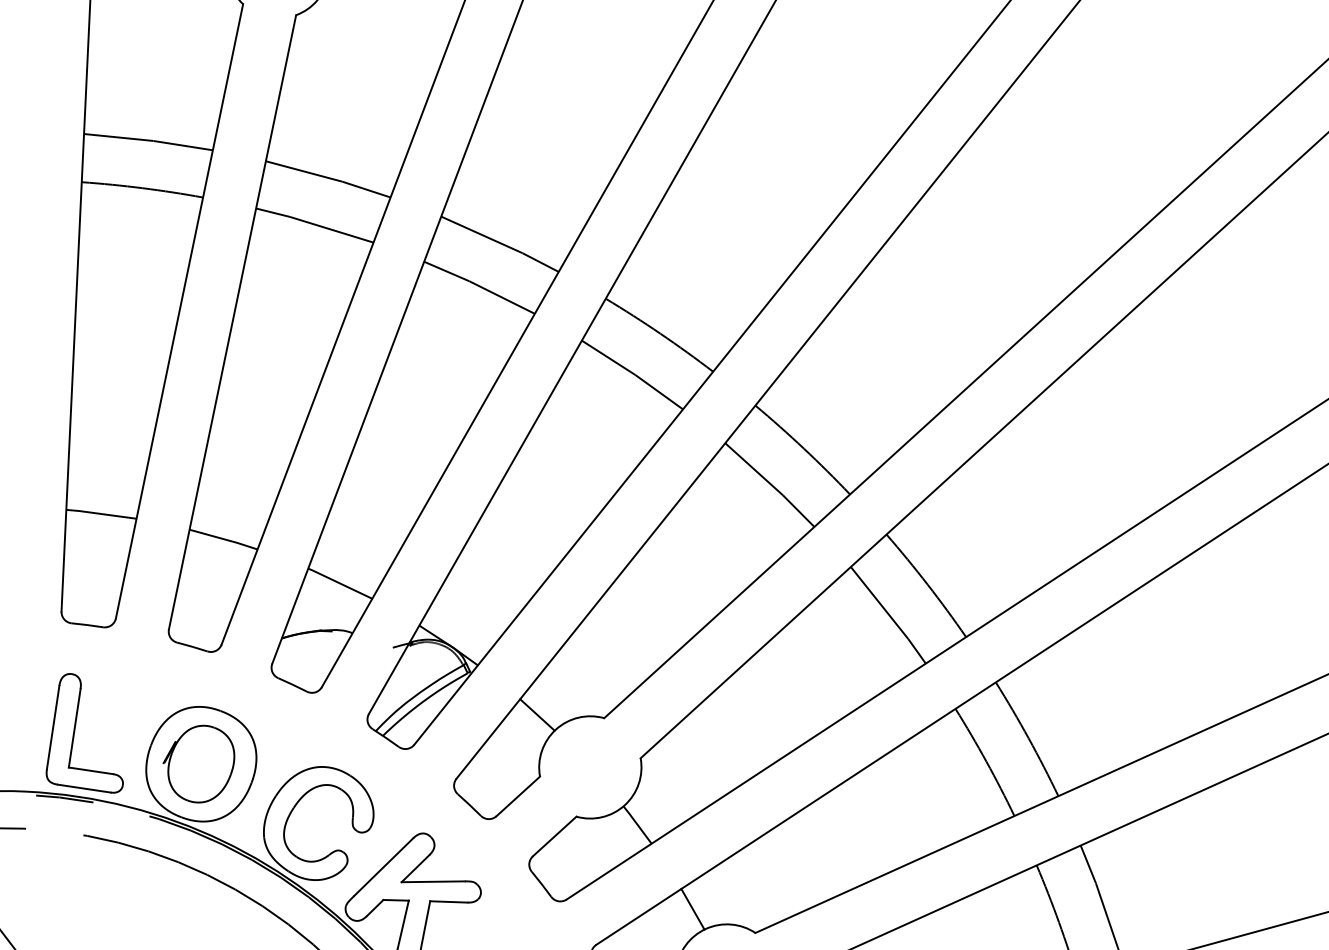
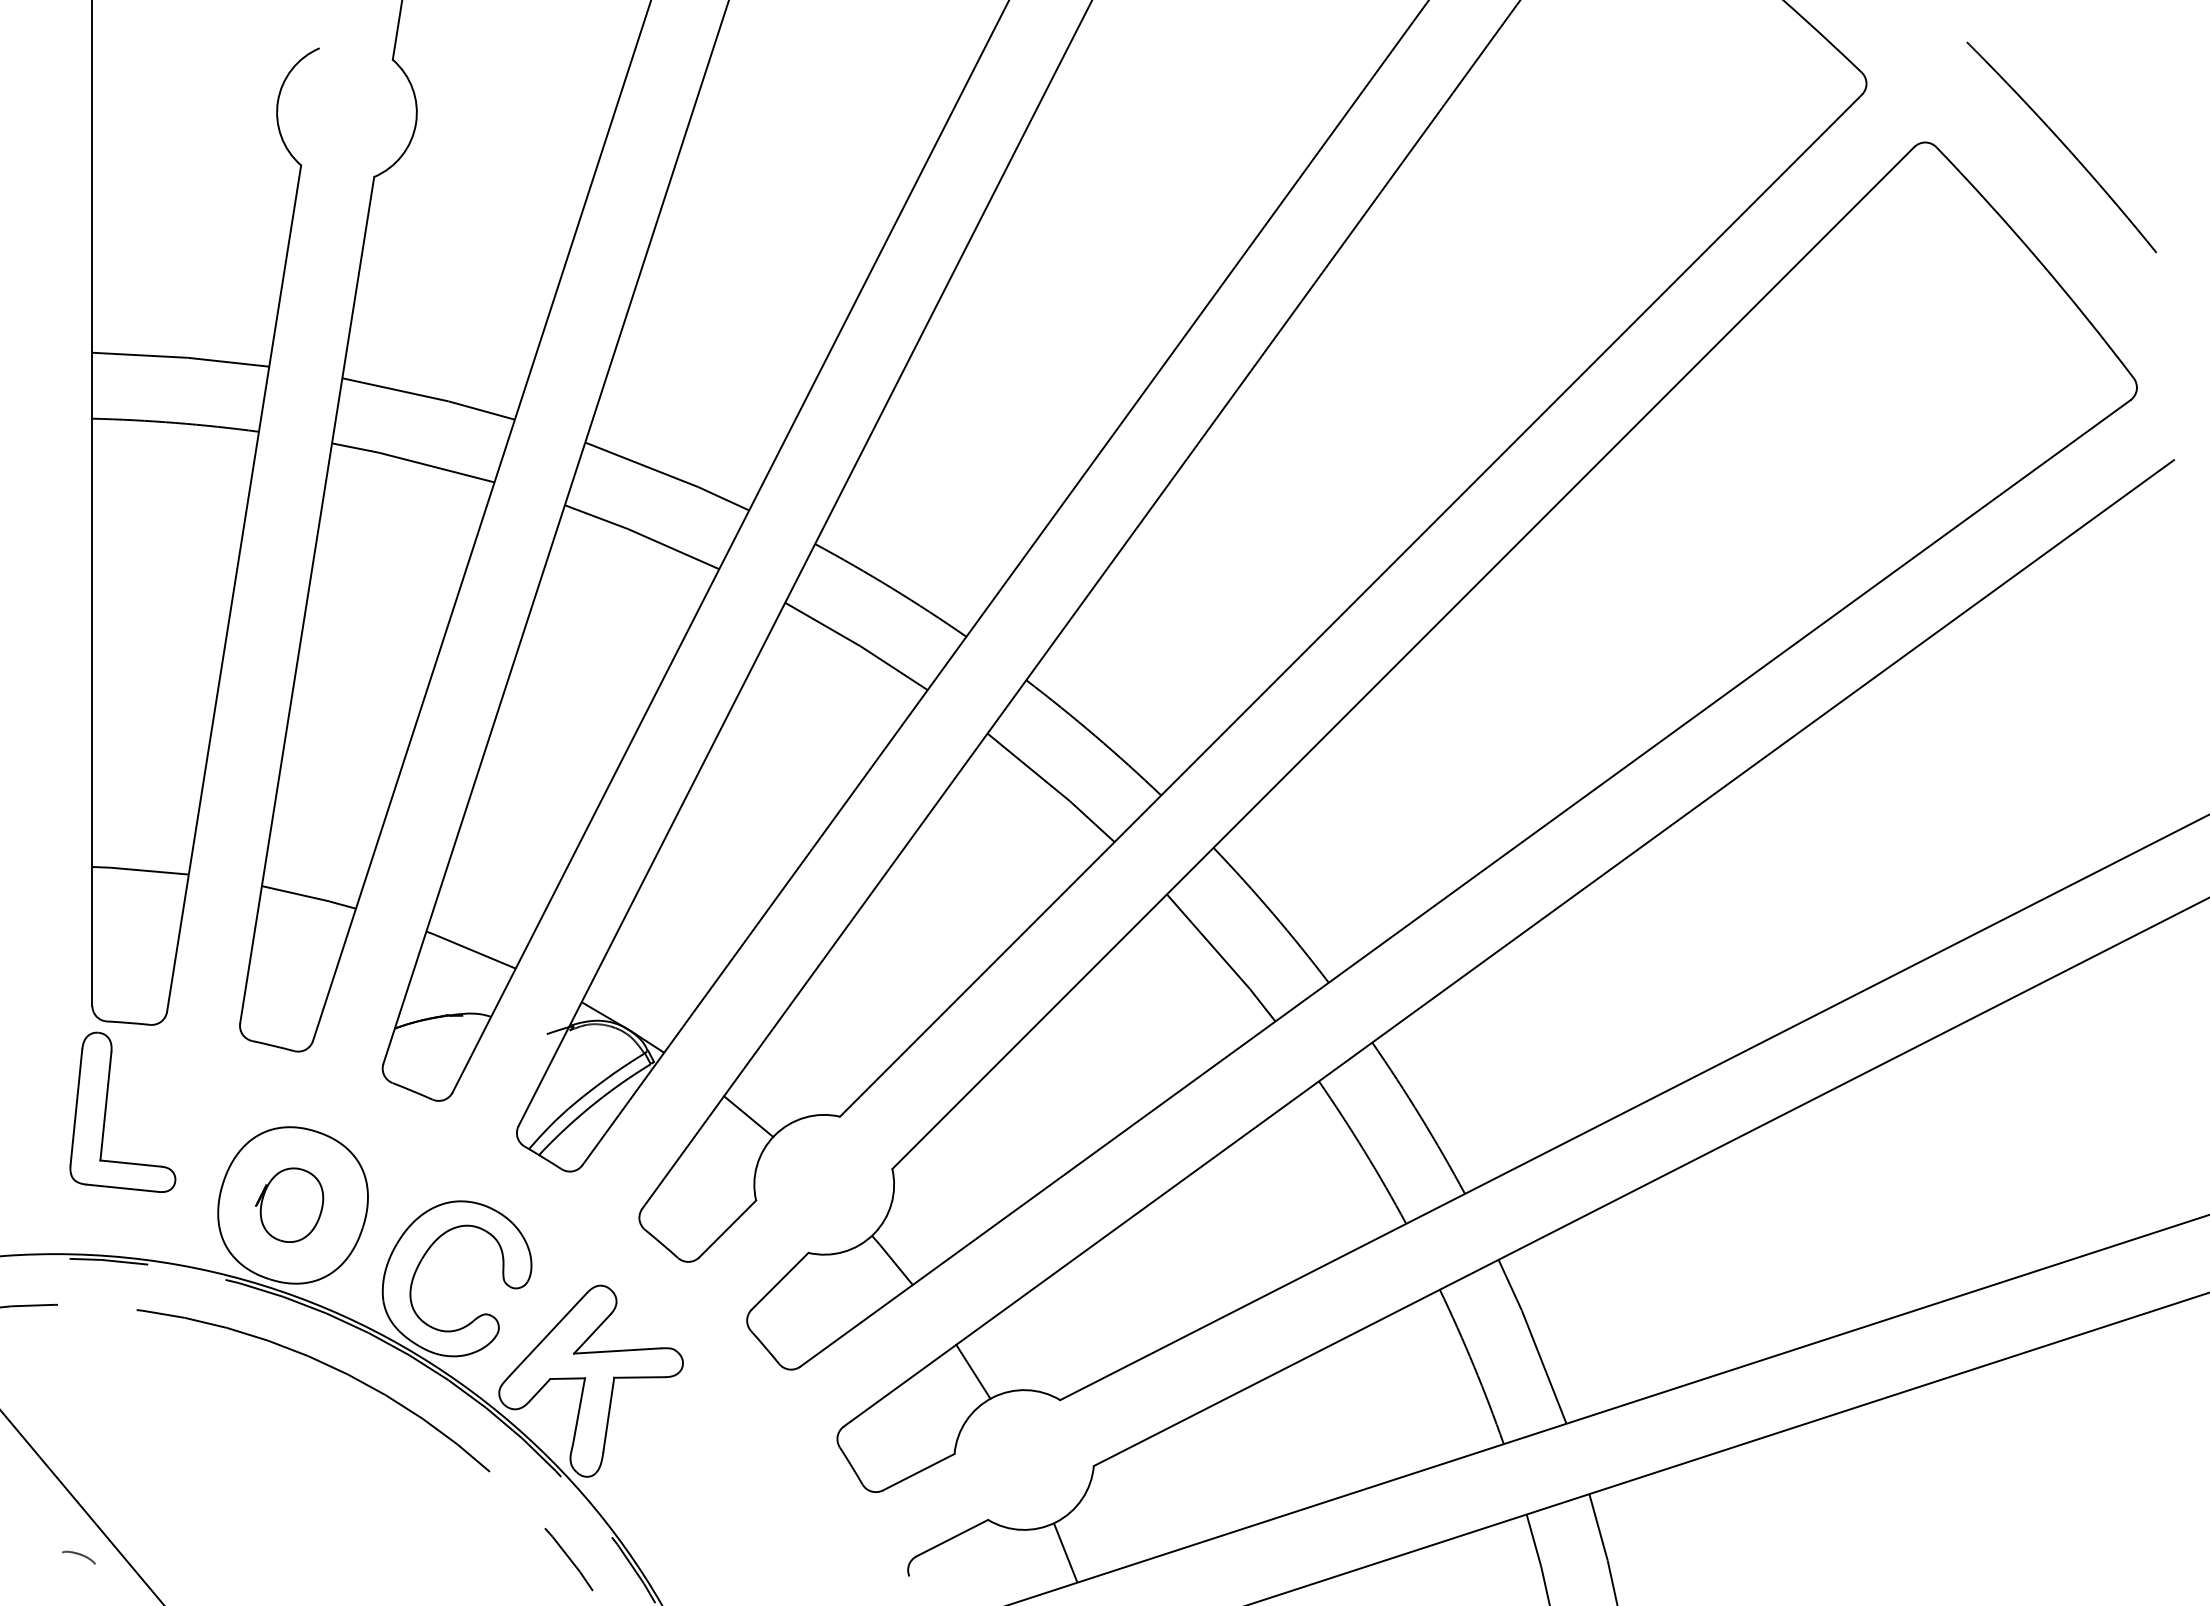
part: (74, 731) -> (106, 1111), moved
part: (198, 763) -> (289, 1204), size x0.7

